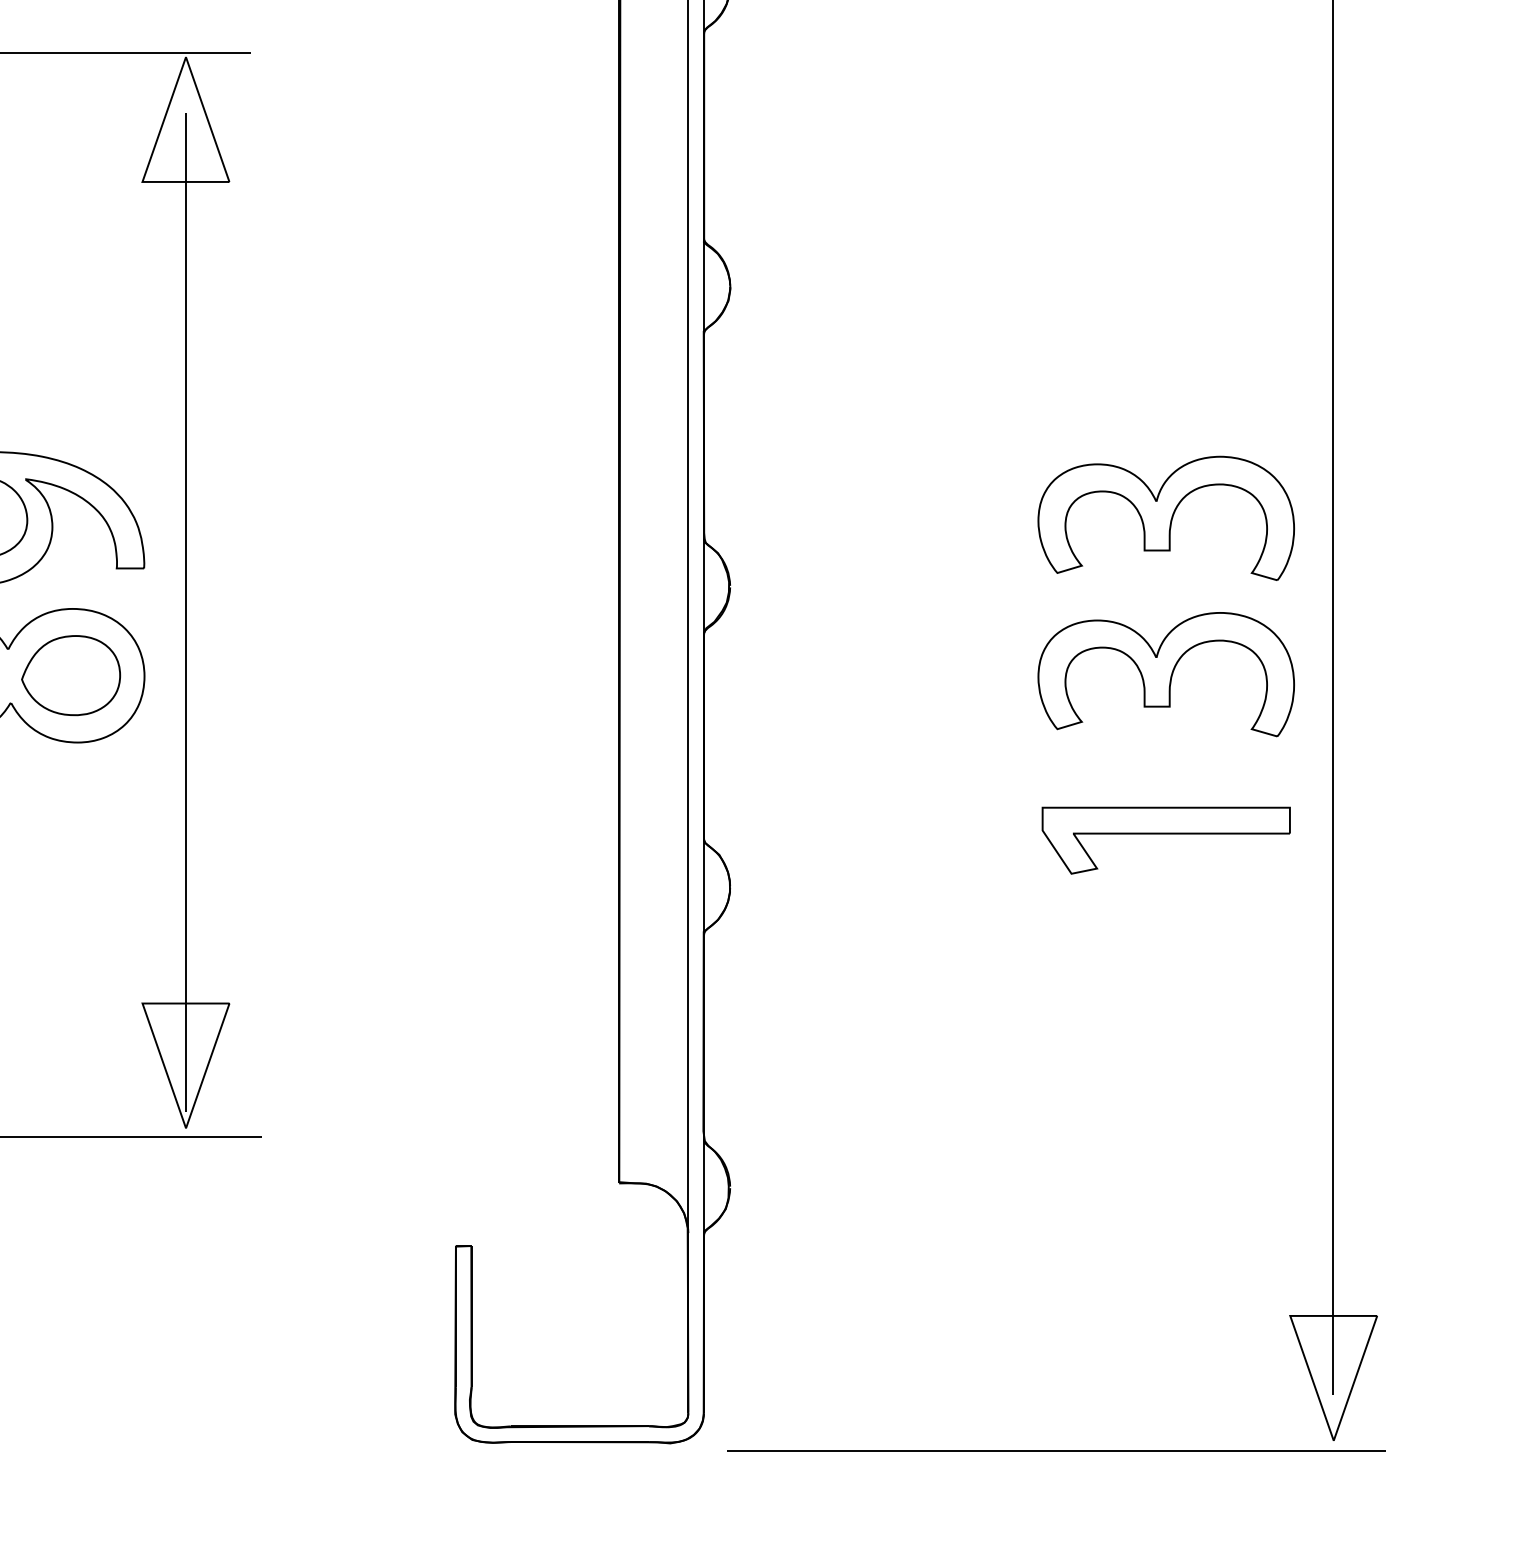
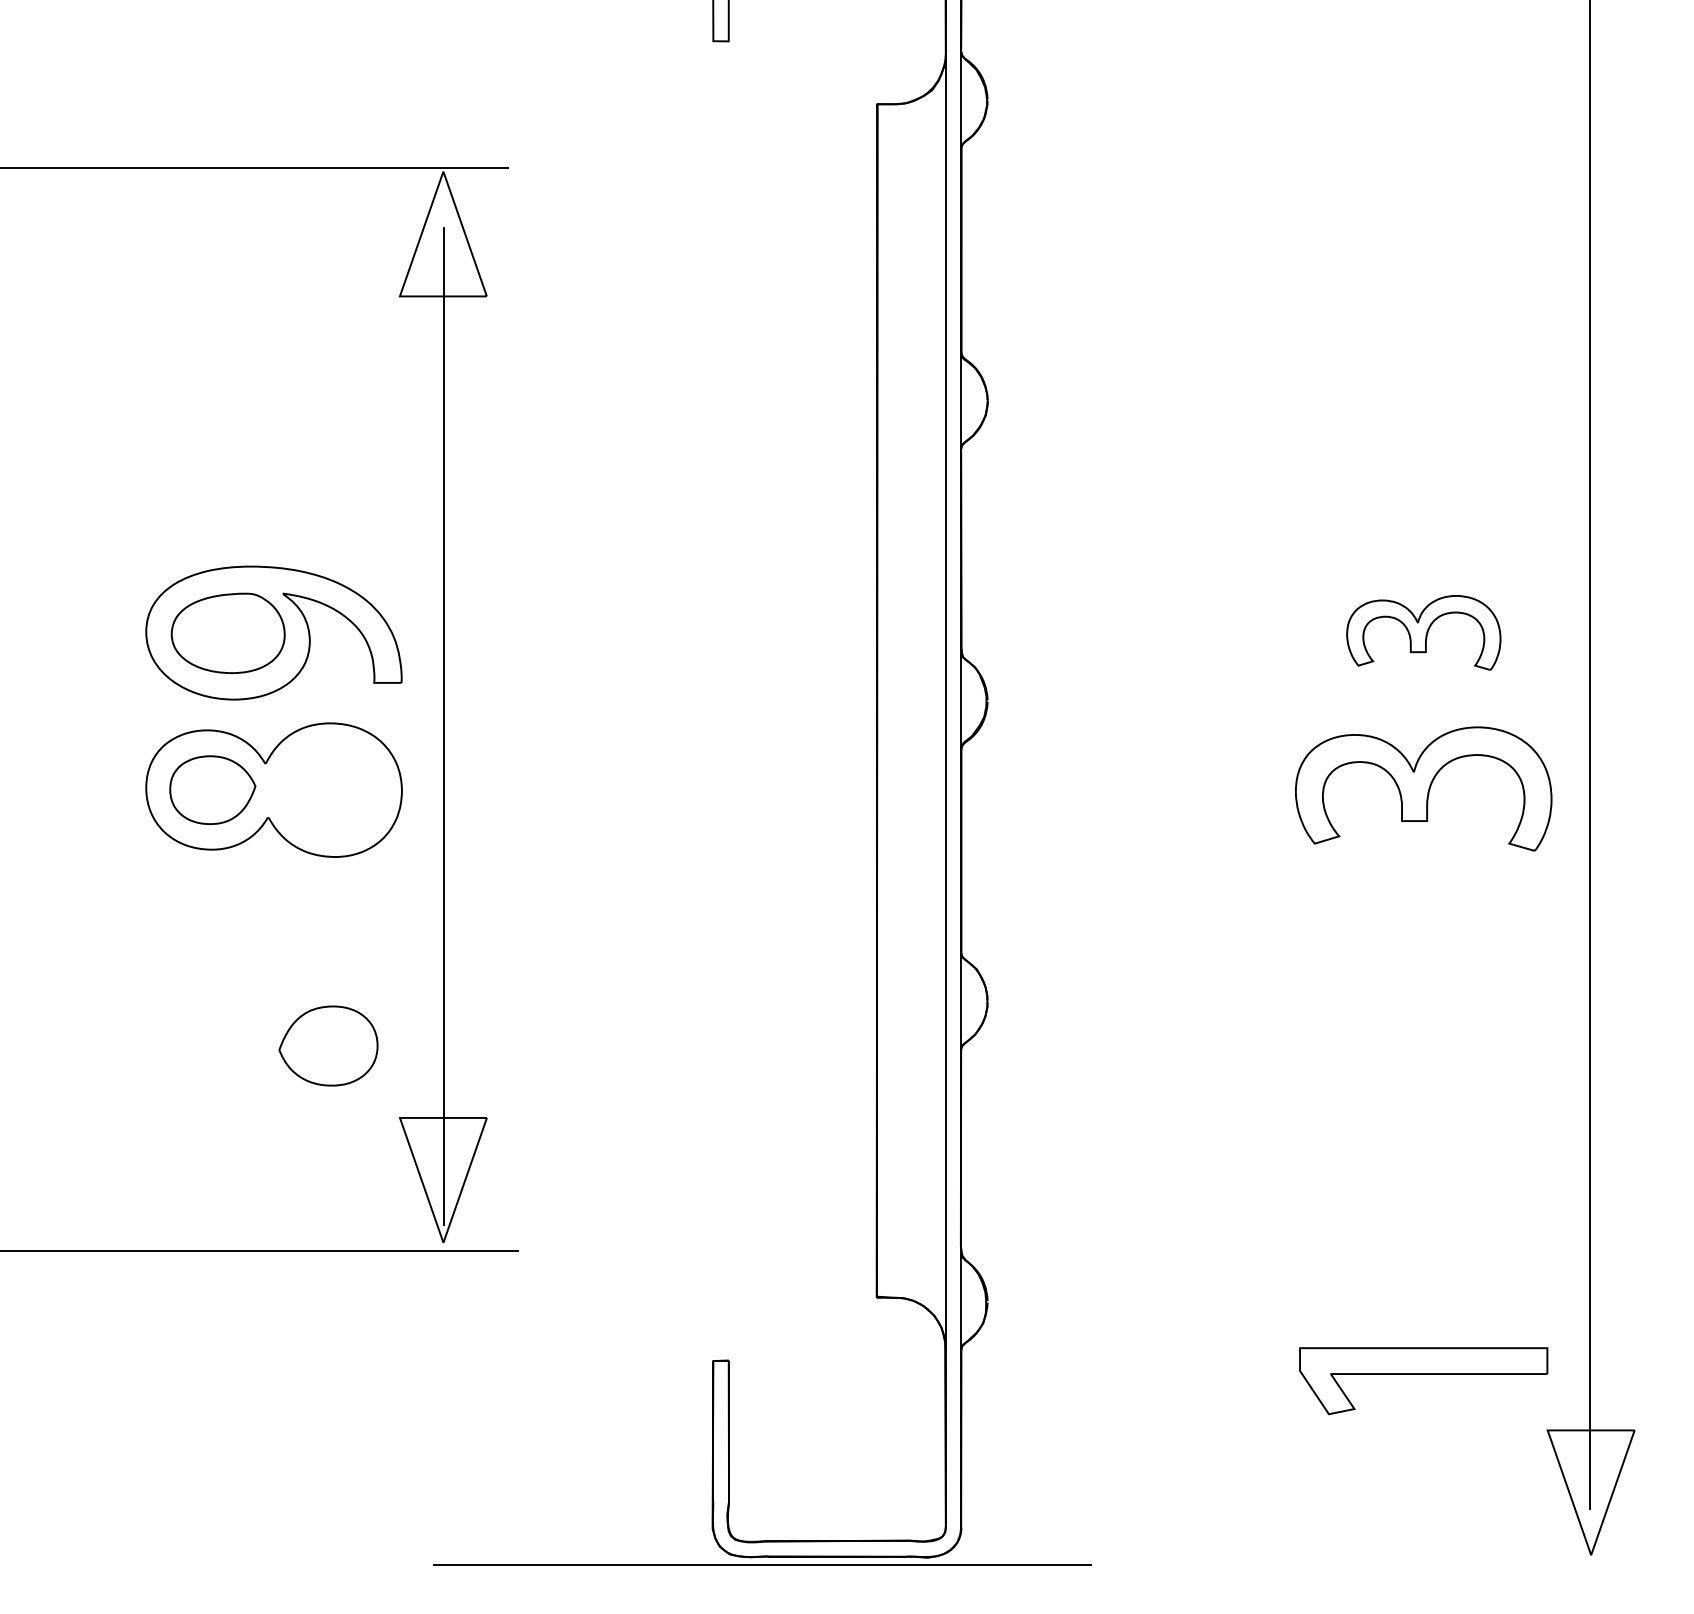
part: (1166, 518) -> (1423, 632), size x0.6
part: (71, 675) -> (328, 1045), moved
part: (1166, 834) -> (1423, 1374), moved
line: (1056, 1450) -> (762, 1564), moved

